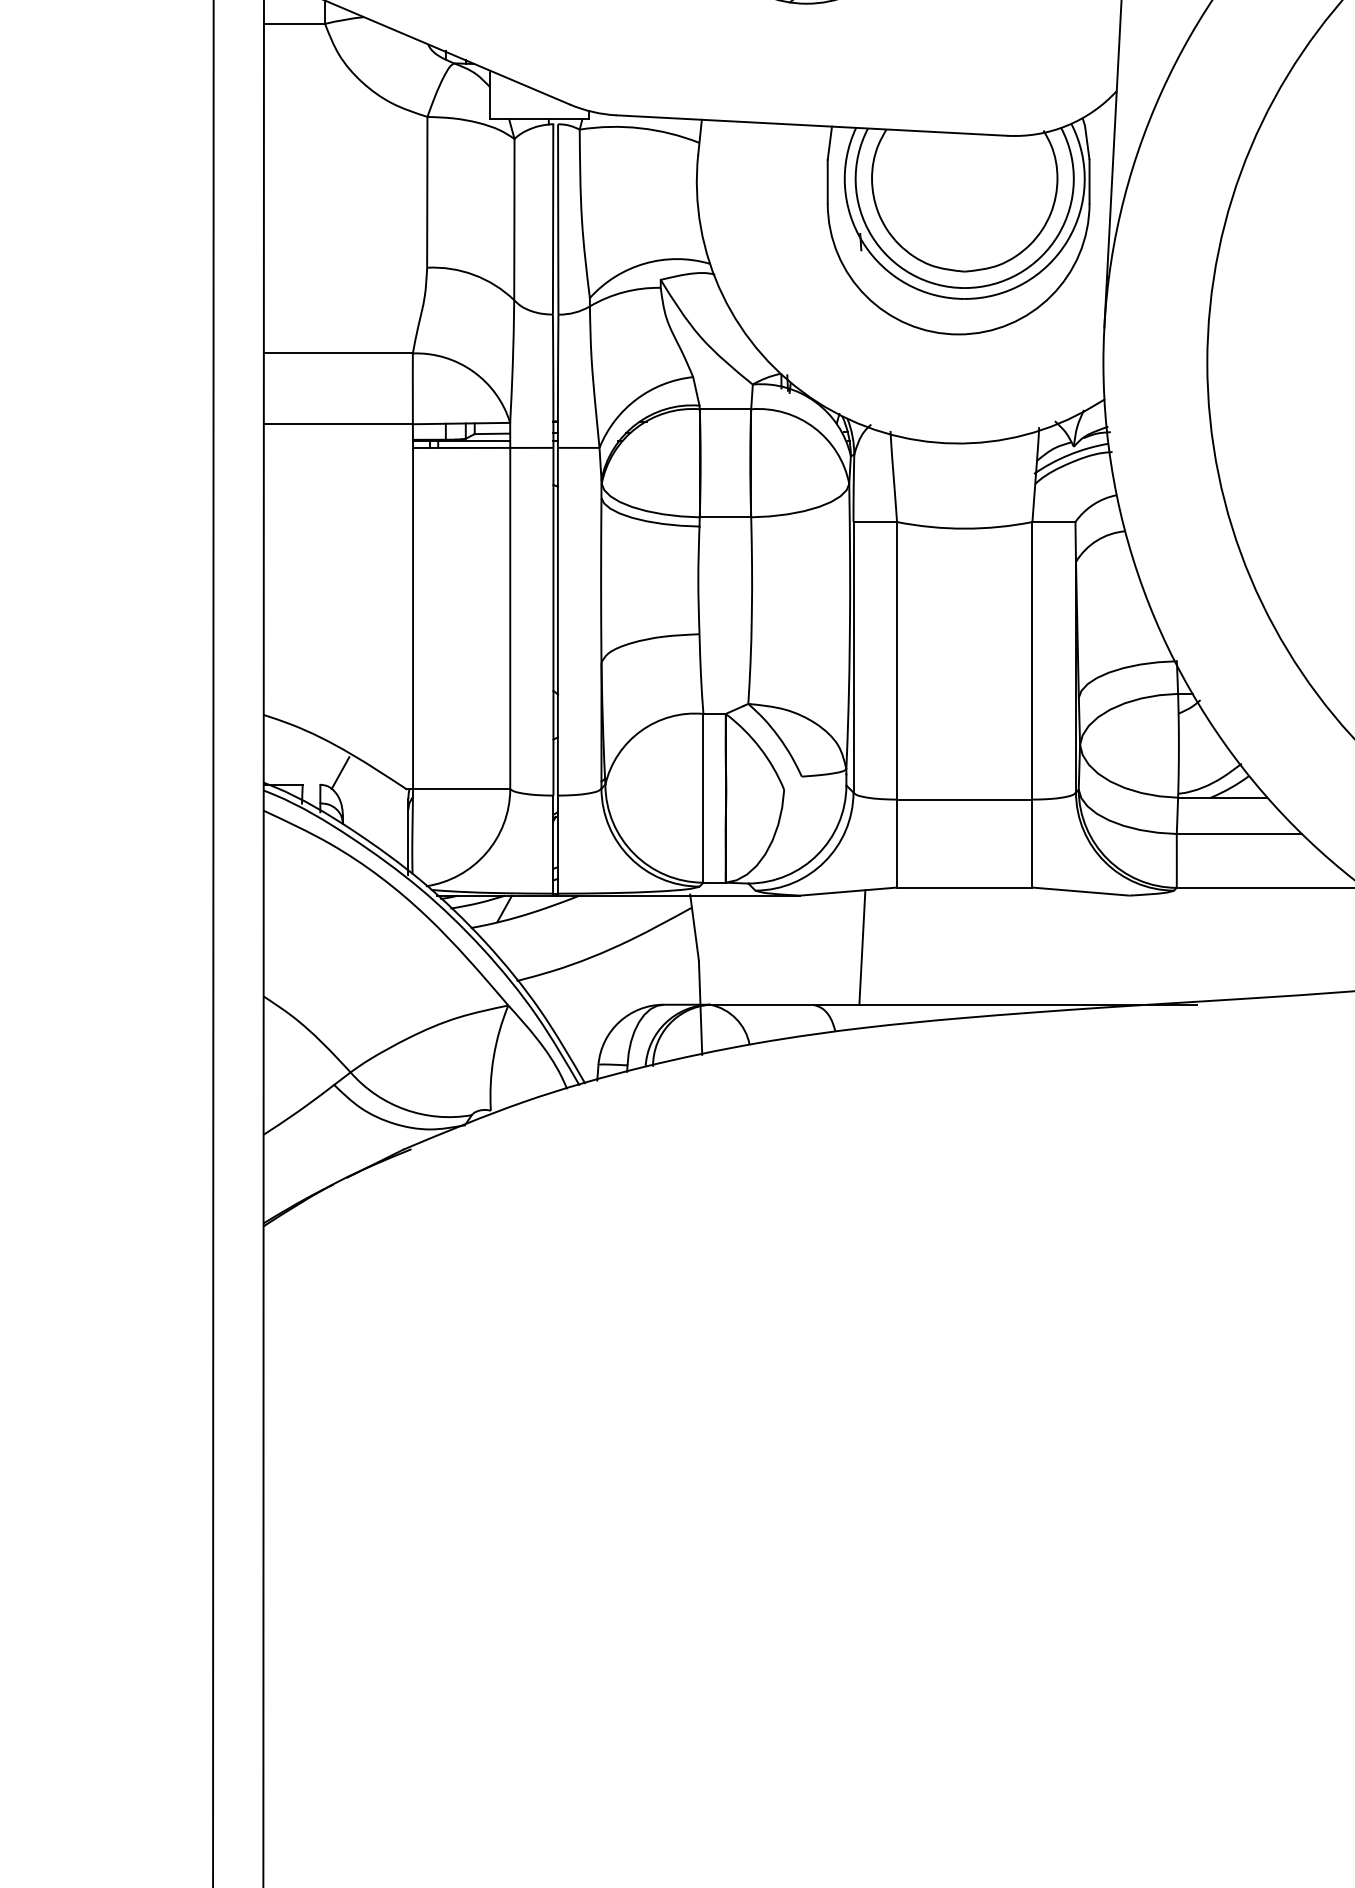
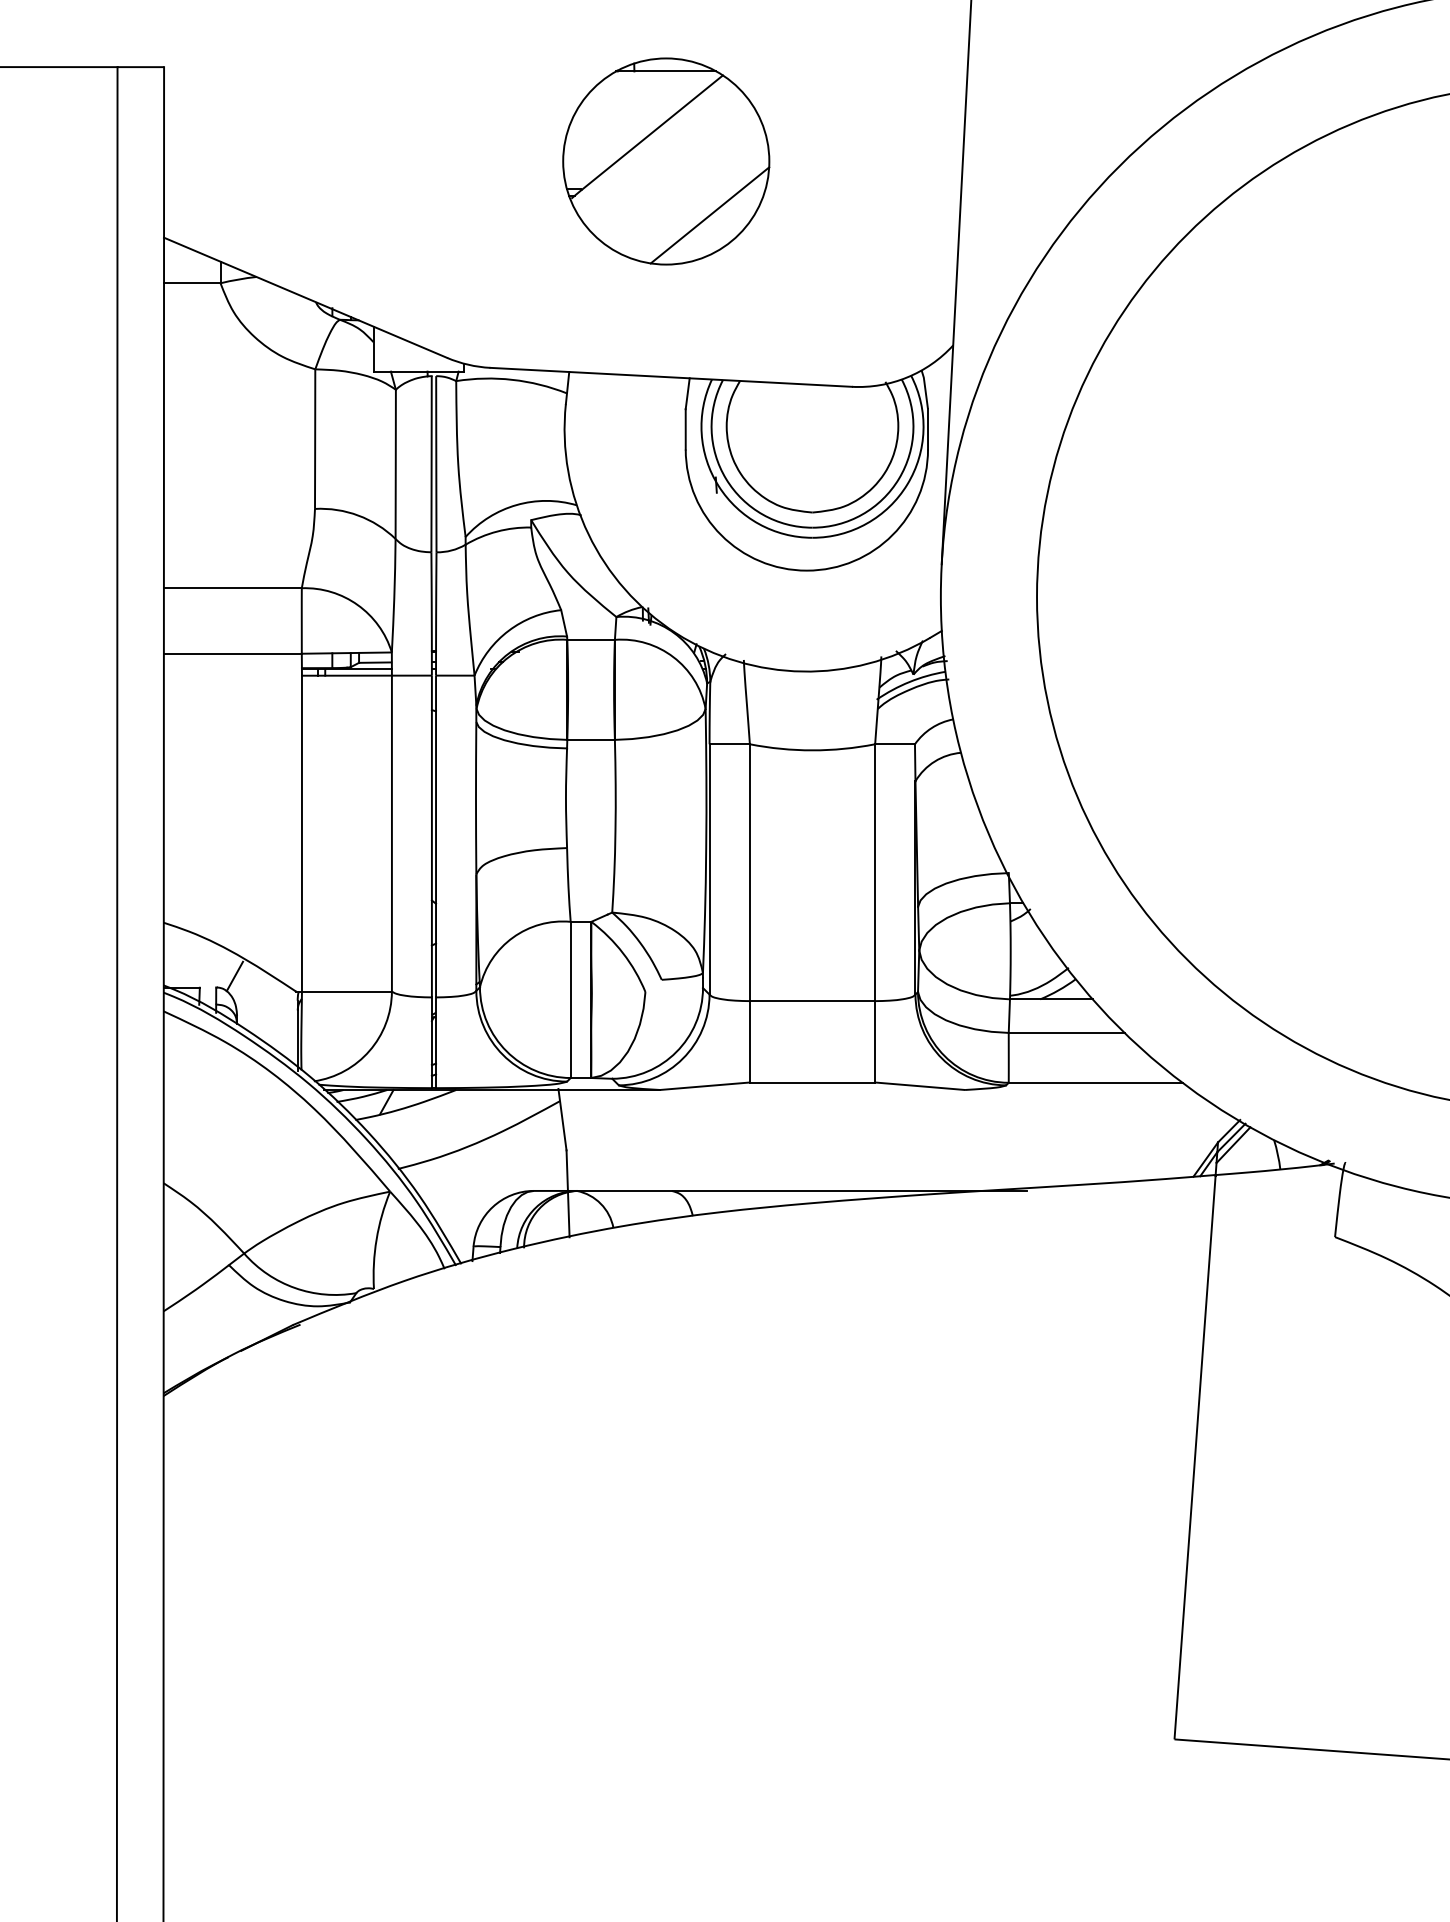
line: (862, 946) -> (717, 1137), removed

